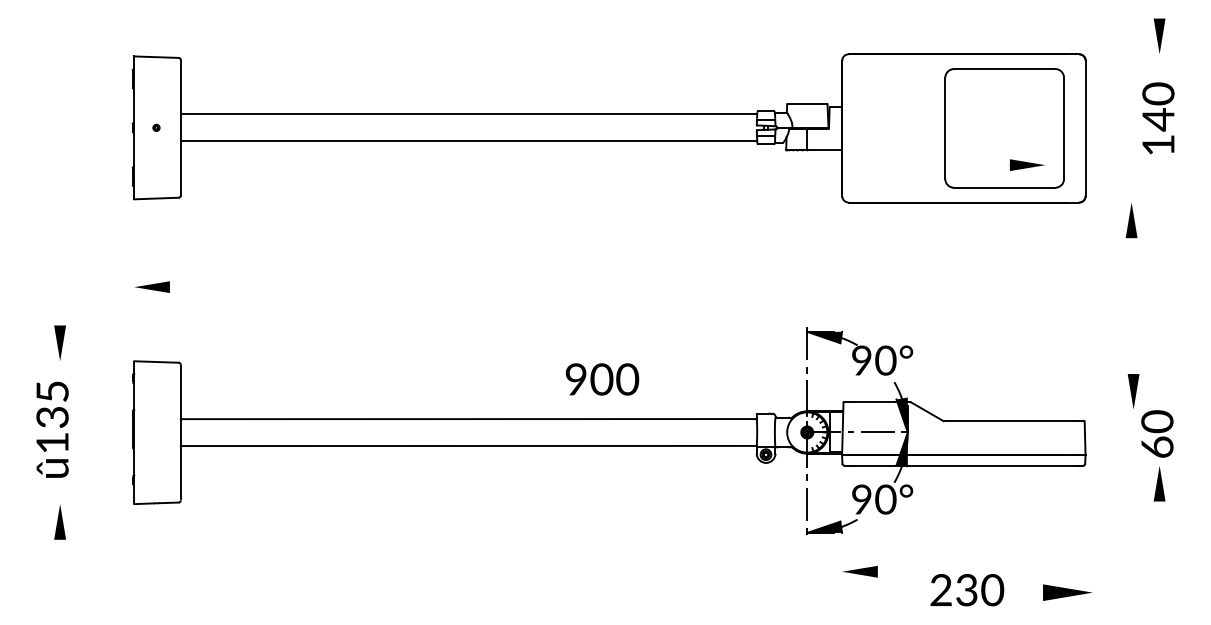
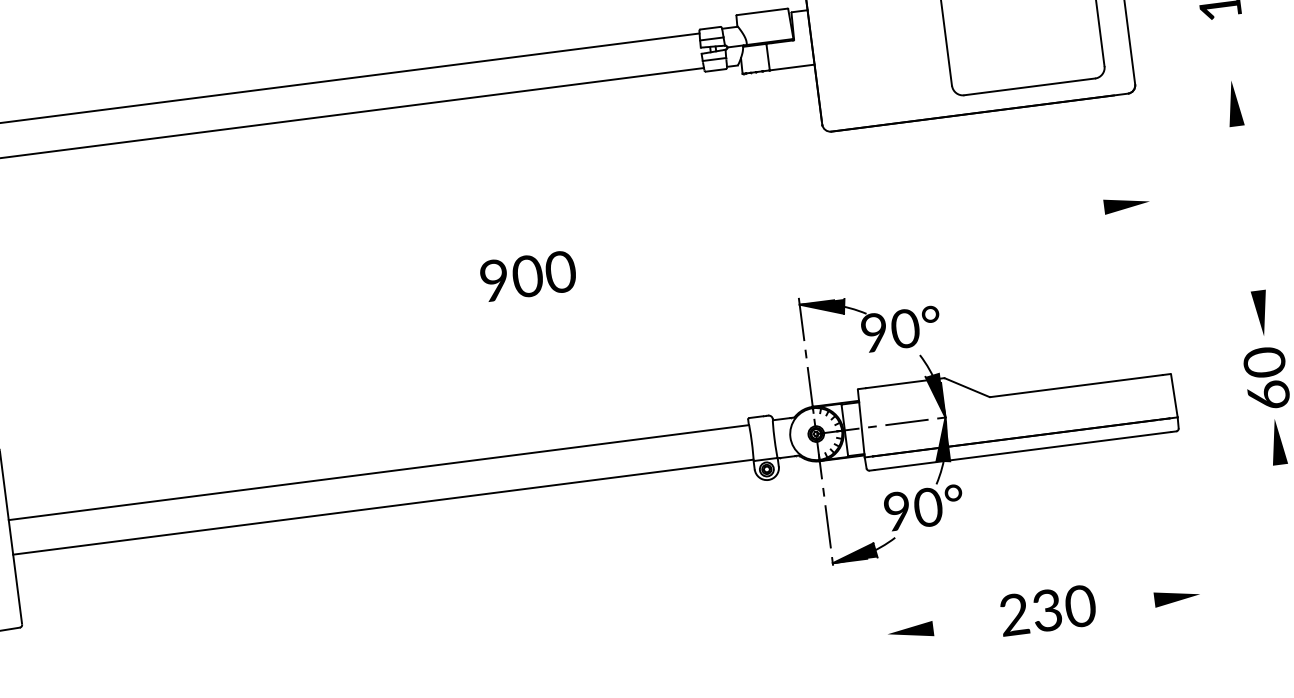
part: (1026, 164) -> (1125, 203), moved
part: (1131, 220) -> (1234, 103), moved
text: (602, 379) -> (528, 276), moved
part: (1133, 391) -> (1260, 313), moved
part: (859, 571) -> (909, 631), moved
part: (1066, 592) -> (1175, 597), size x0.71

